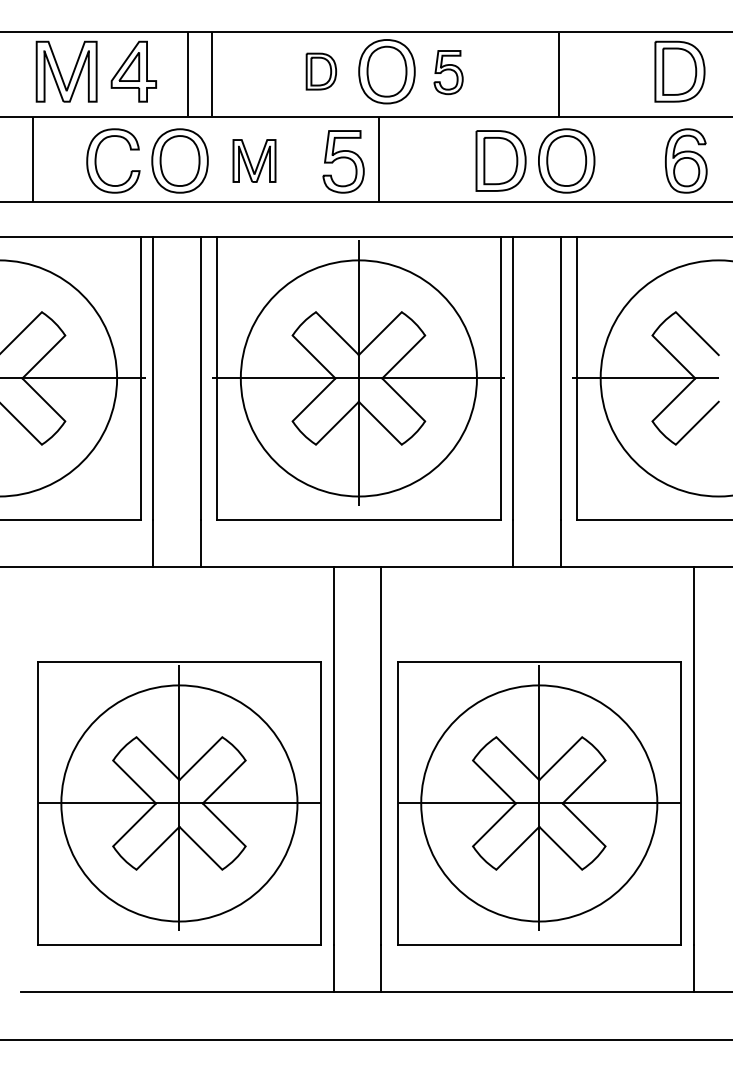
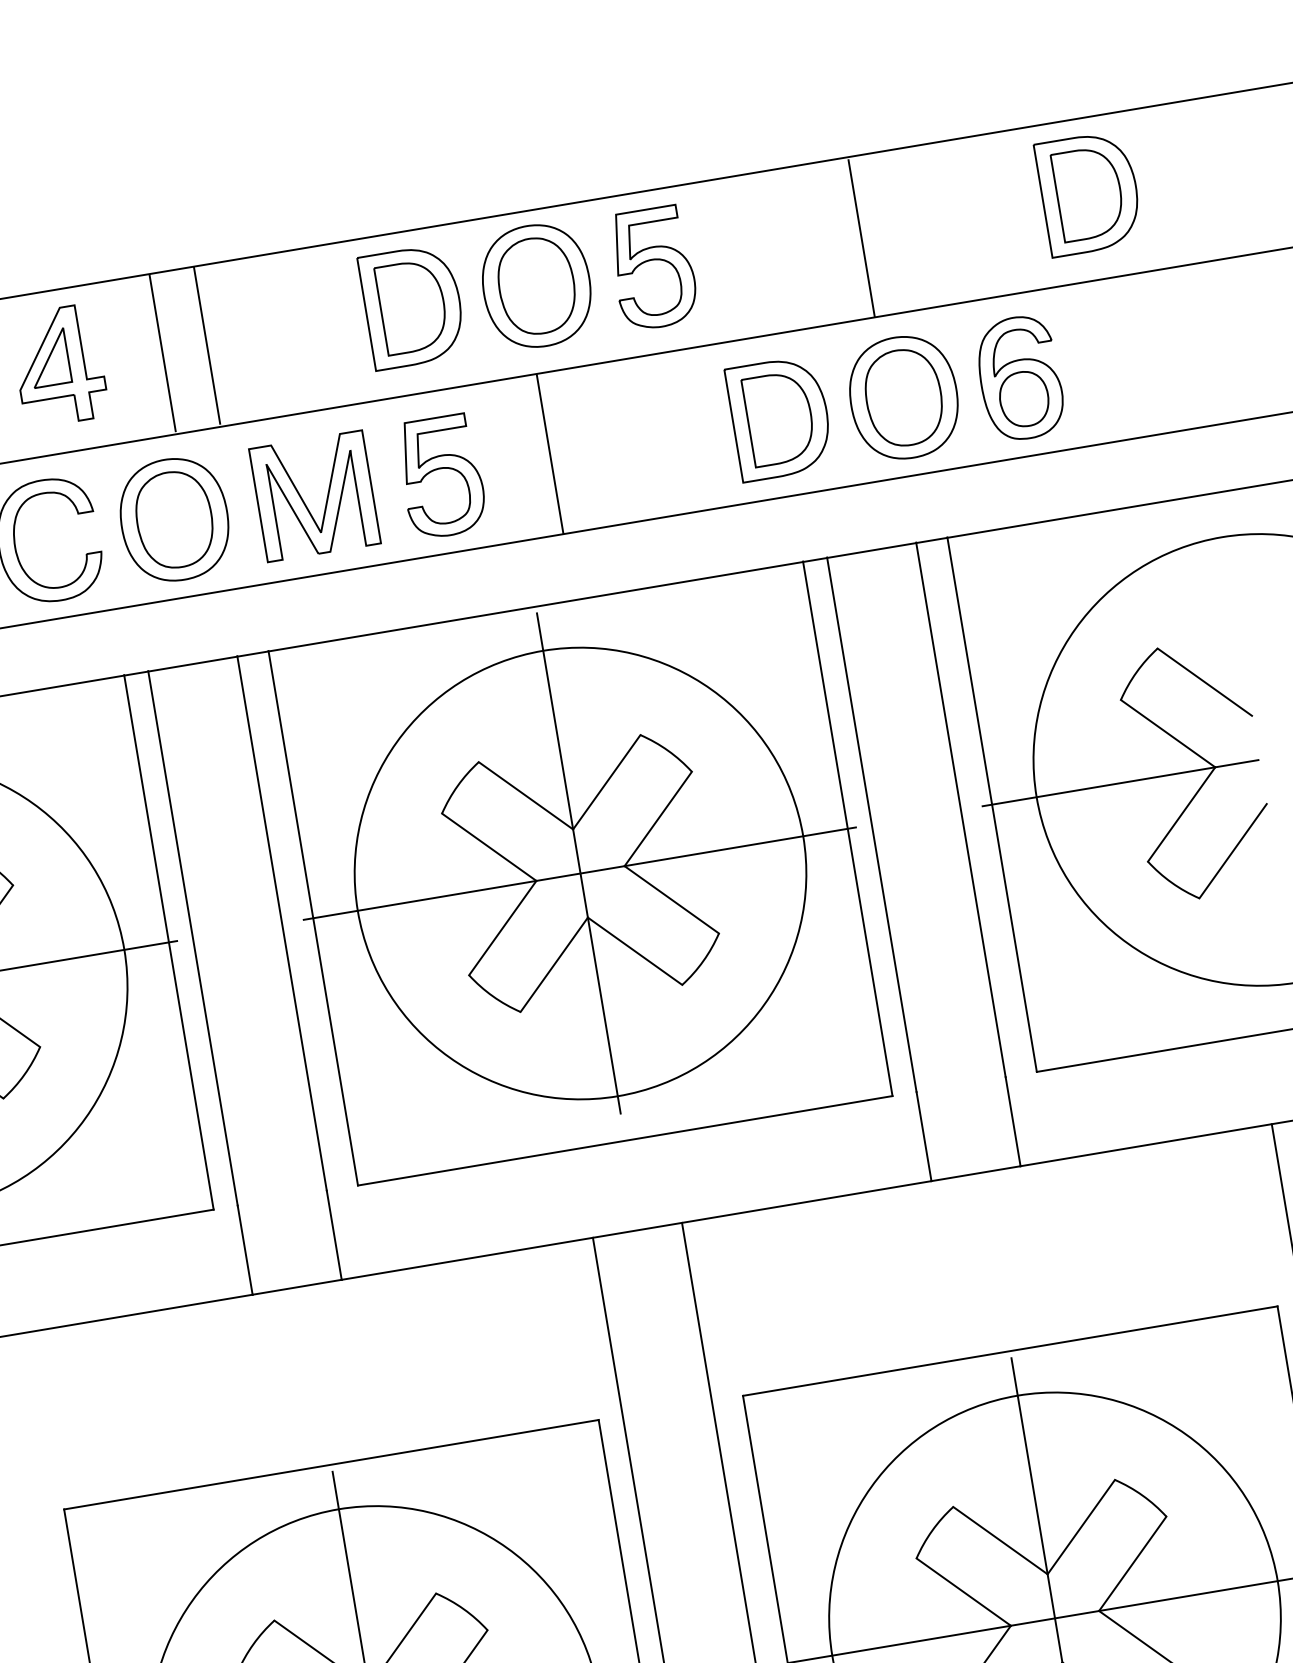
part: (321, 71) -> (413, 306), size x1.67
part: (448, 72) -> (652, 268), size x1.43
part: (254, 160) -> (314, 495), size x1.43
part: (685, 160) -> (1018, 377), moved
part: (343, 161) -> (441, 476), moved

